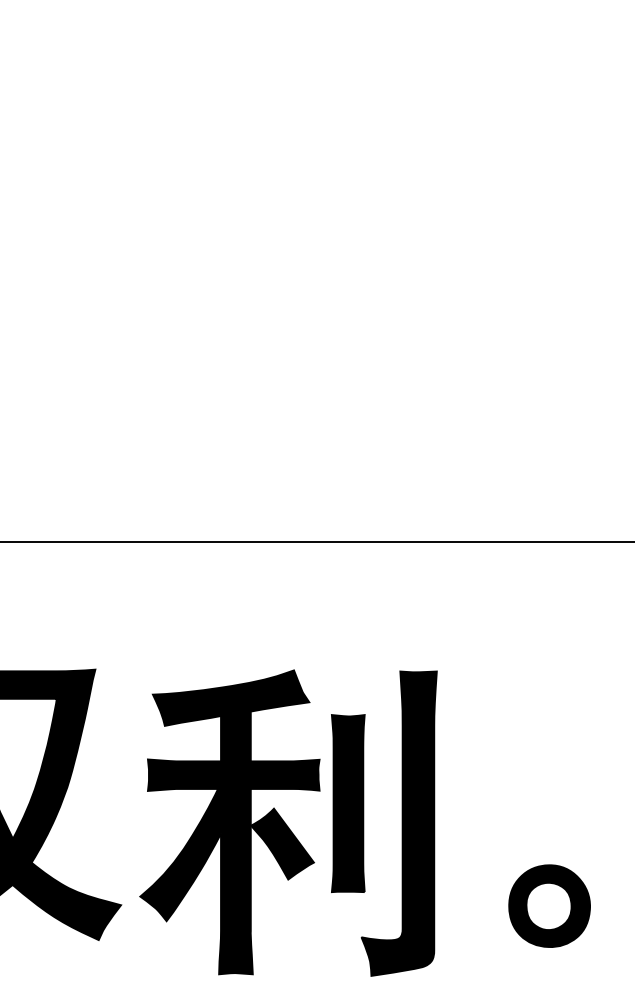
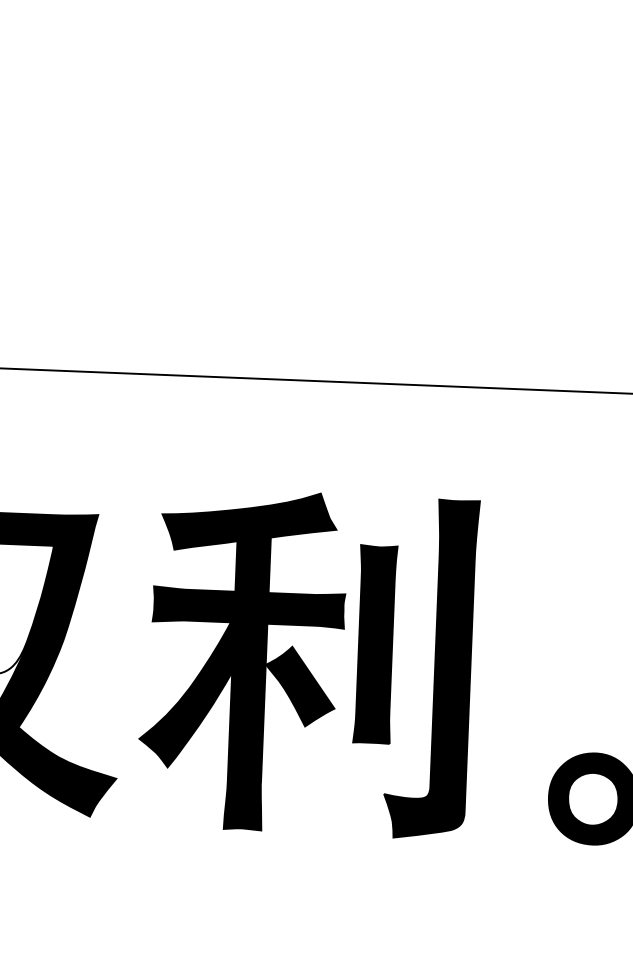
part: (288, 822) -> (307, 662), moved

